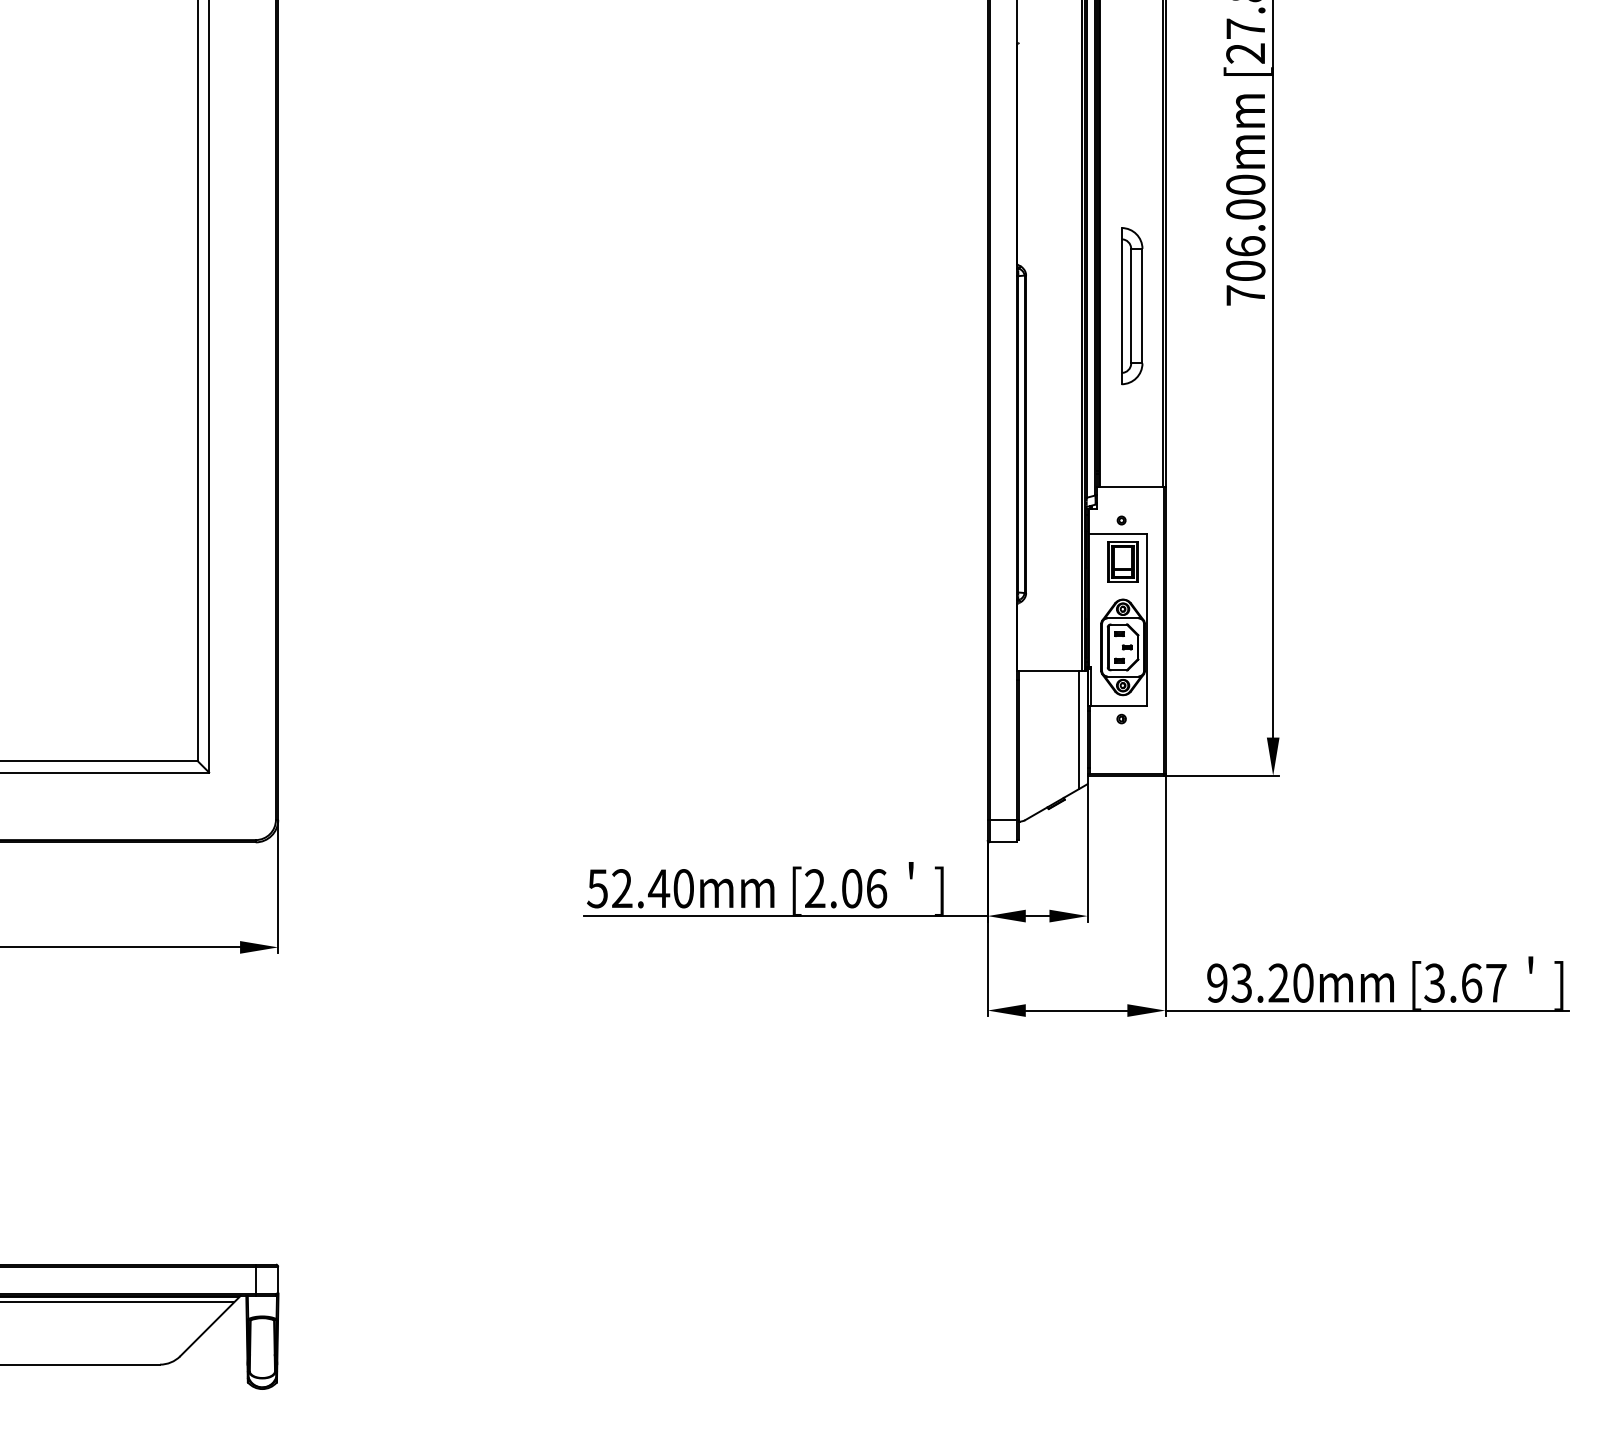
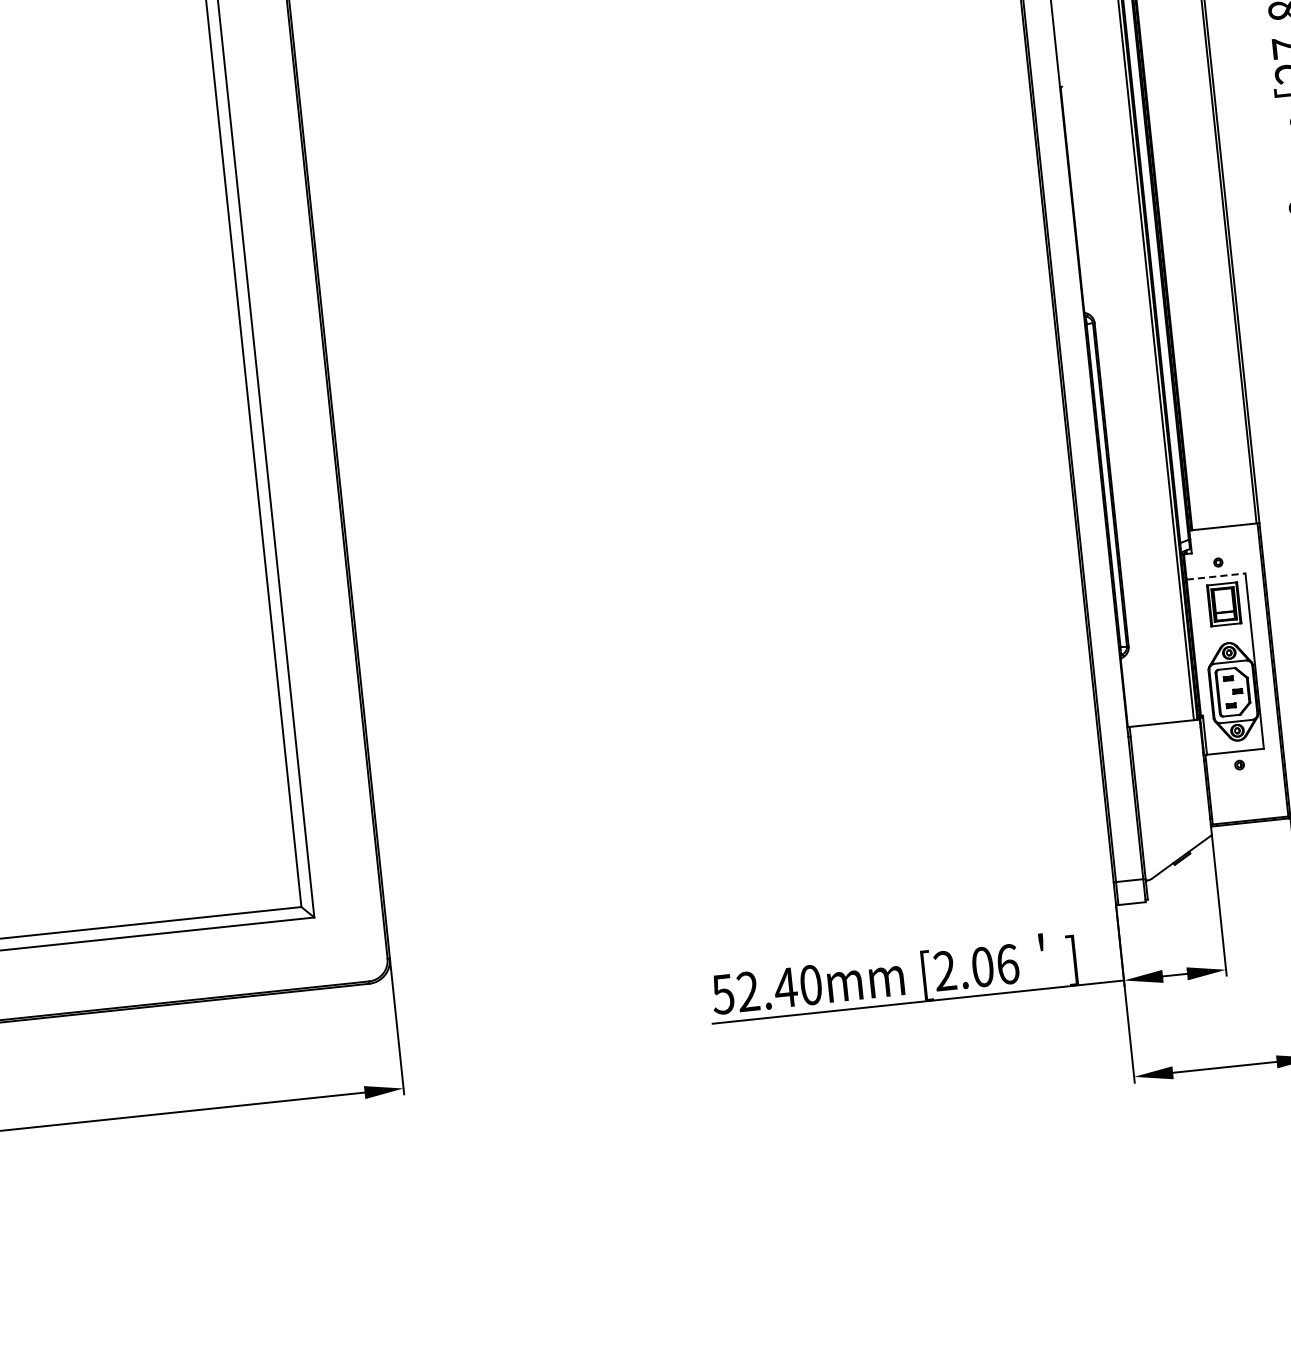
part: (1132, 306) -> (1206, 343), removed
line: (1118, 533) -> (1216, 576), solid -> dashed
line: (1079, 729) -> (1197, 780), removed

